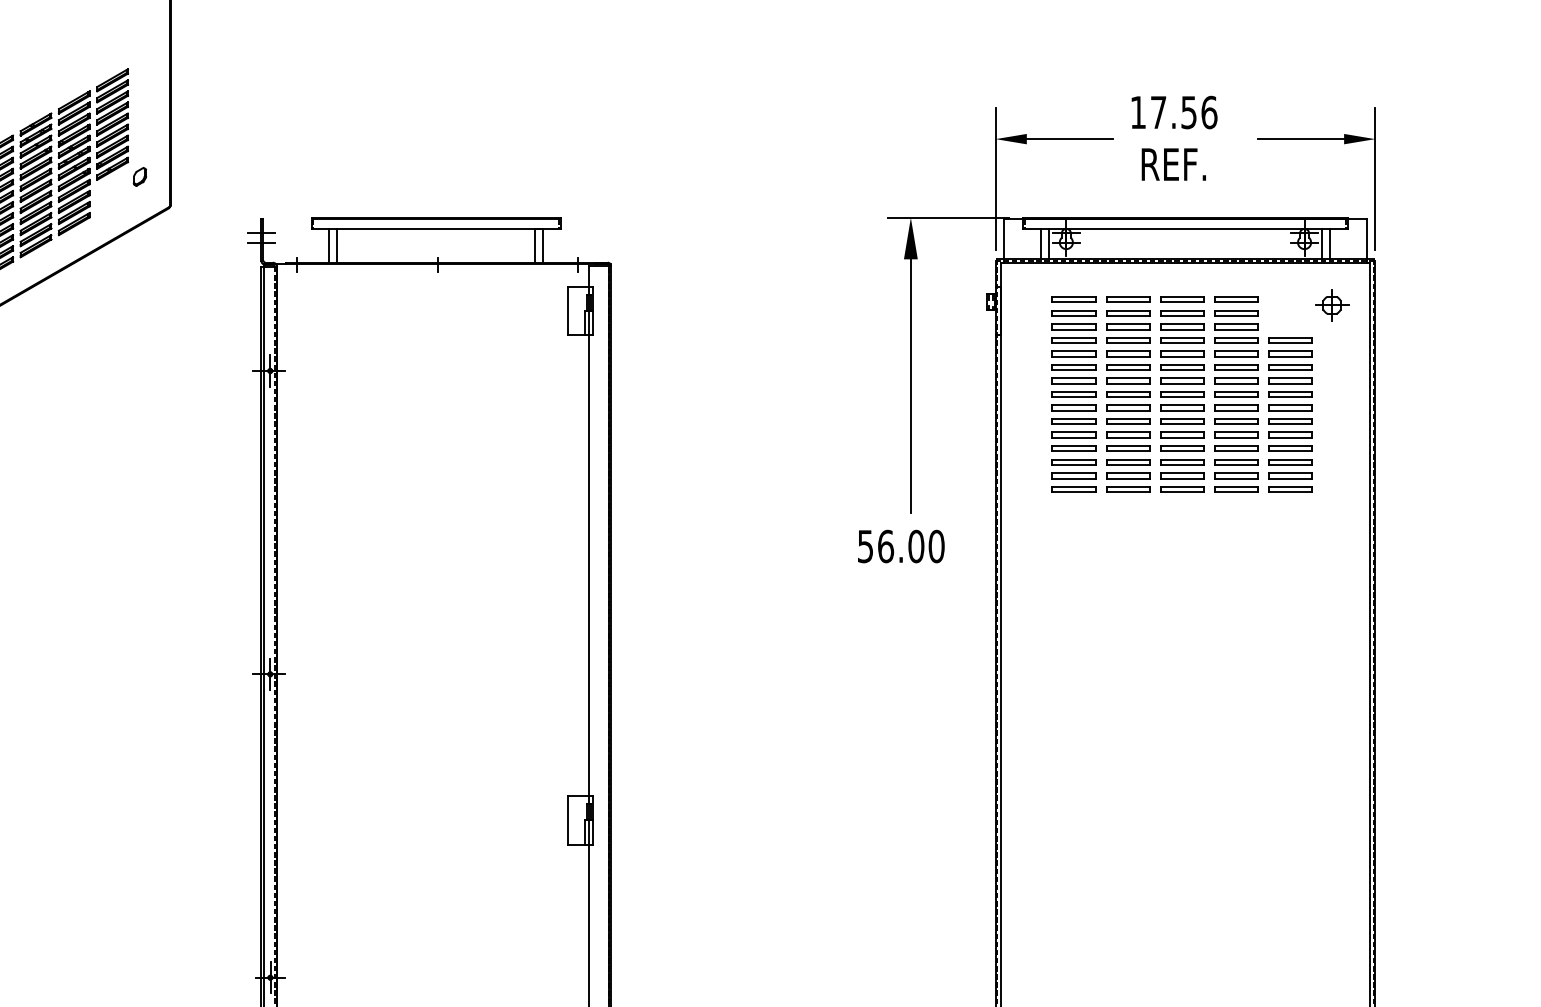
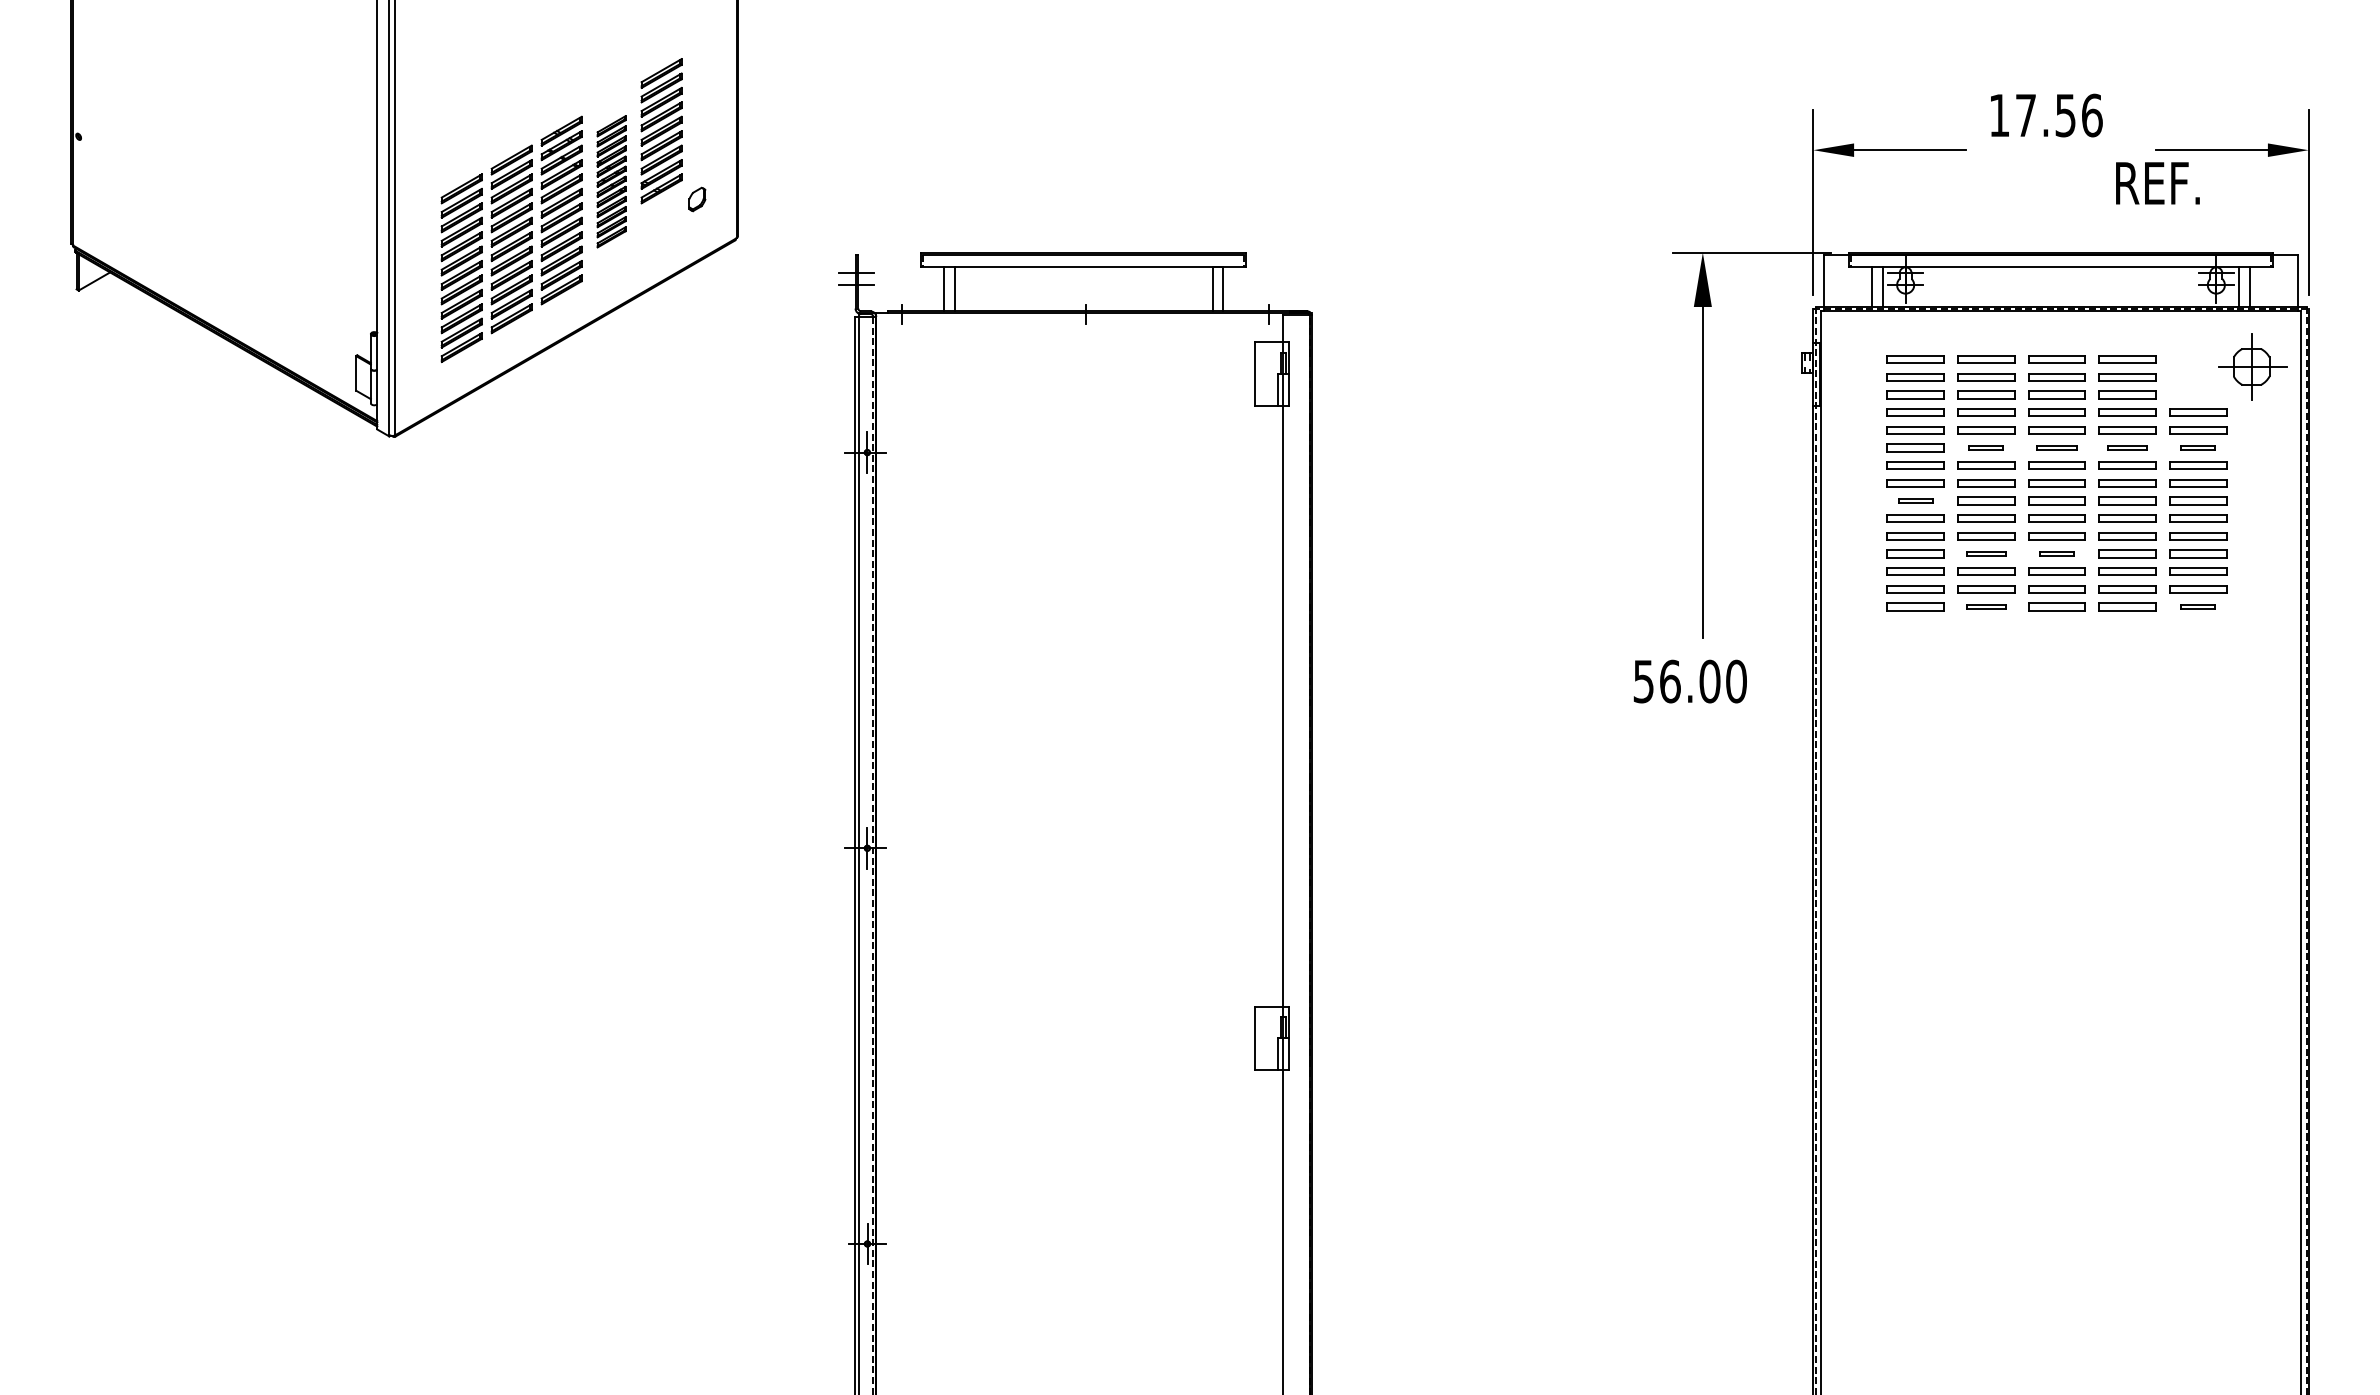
part: (74, 163) -> (611, 181), size x0.7
text: (1173, 164) -> (2157, 183), moved
part: (1332, 304) -> (2252, 366), size x1.6
part: (1128, 367) -> (1986, 447), size x0.6
part: (1182, 367) -> (2056, 447), size x0.7
part: (1236, 367) -> (2127, 447), size x0.7
part: (1290, 367) -> (2198, 447), size x0.6
part: (1073, 407) -> (1915, 500), size x0.6
part: (1128, 448) -> (1986, 553), size x0.7
part: (1182, 448) -> (2056, 553), size x0.6
part: (1128, 488) -> (1986, 606), size x0.7
part: (1290, 488) -> (2198, 606), size x0.6

